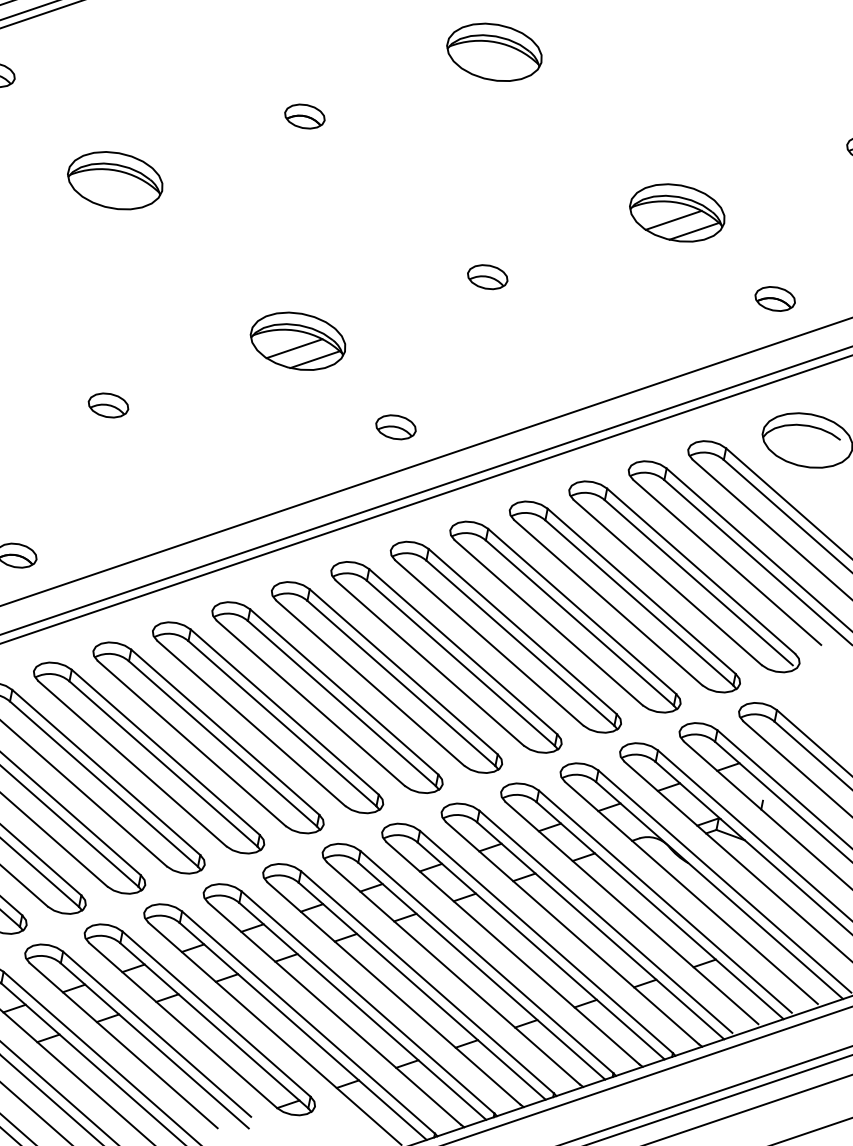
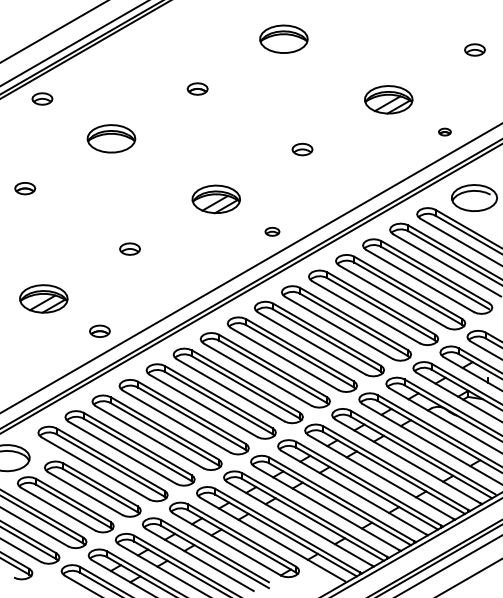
part: (774, 297) -> (444, 131), size x0.6
part: (396, 426) -> (272, 231), size x0.7

